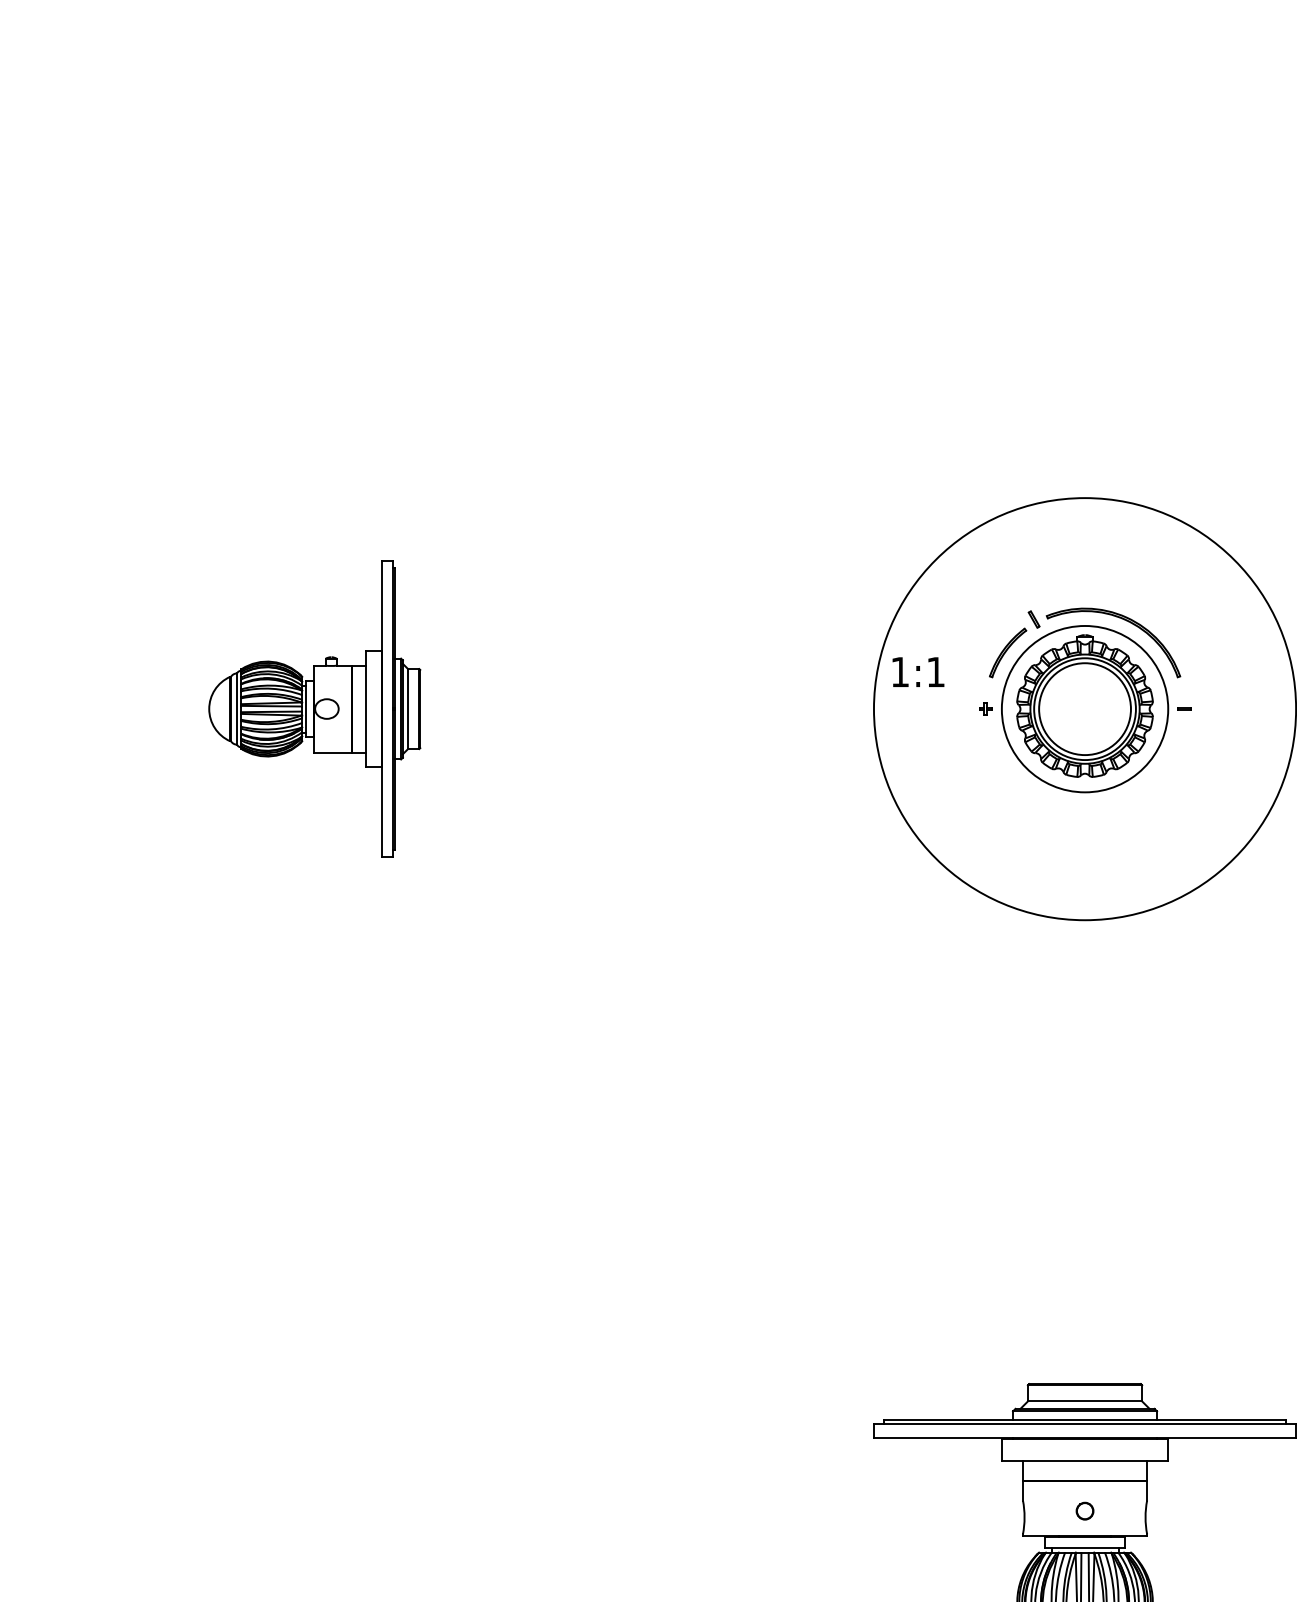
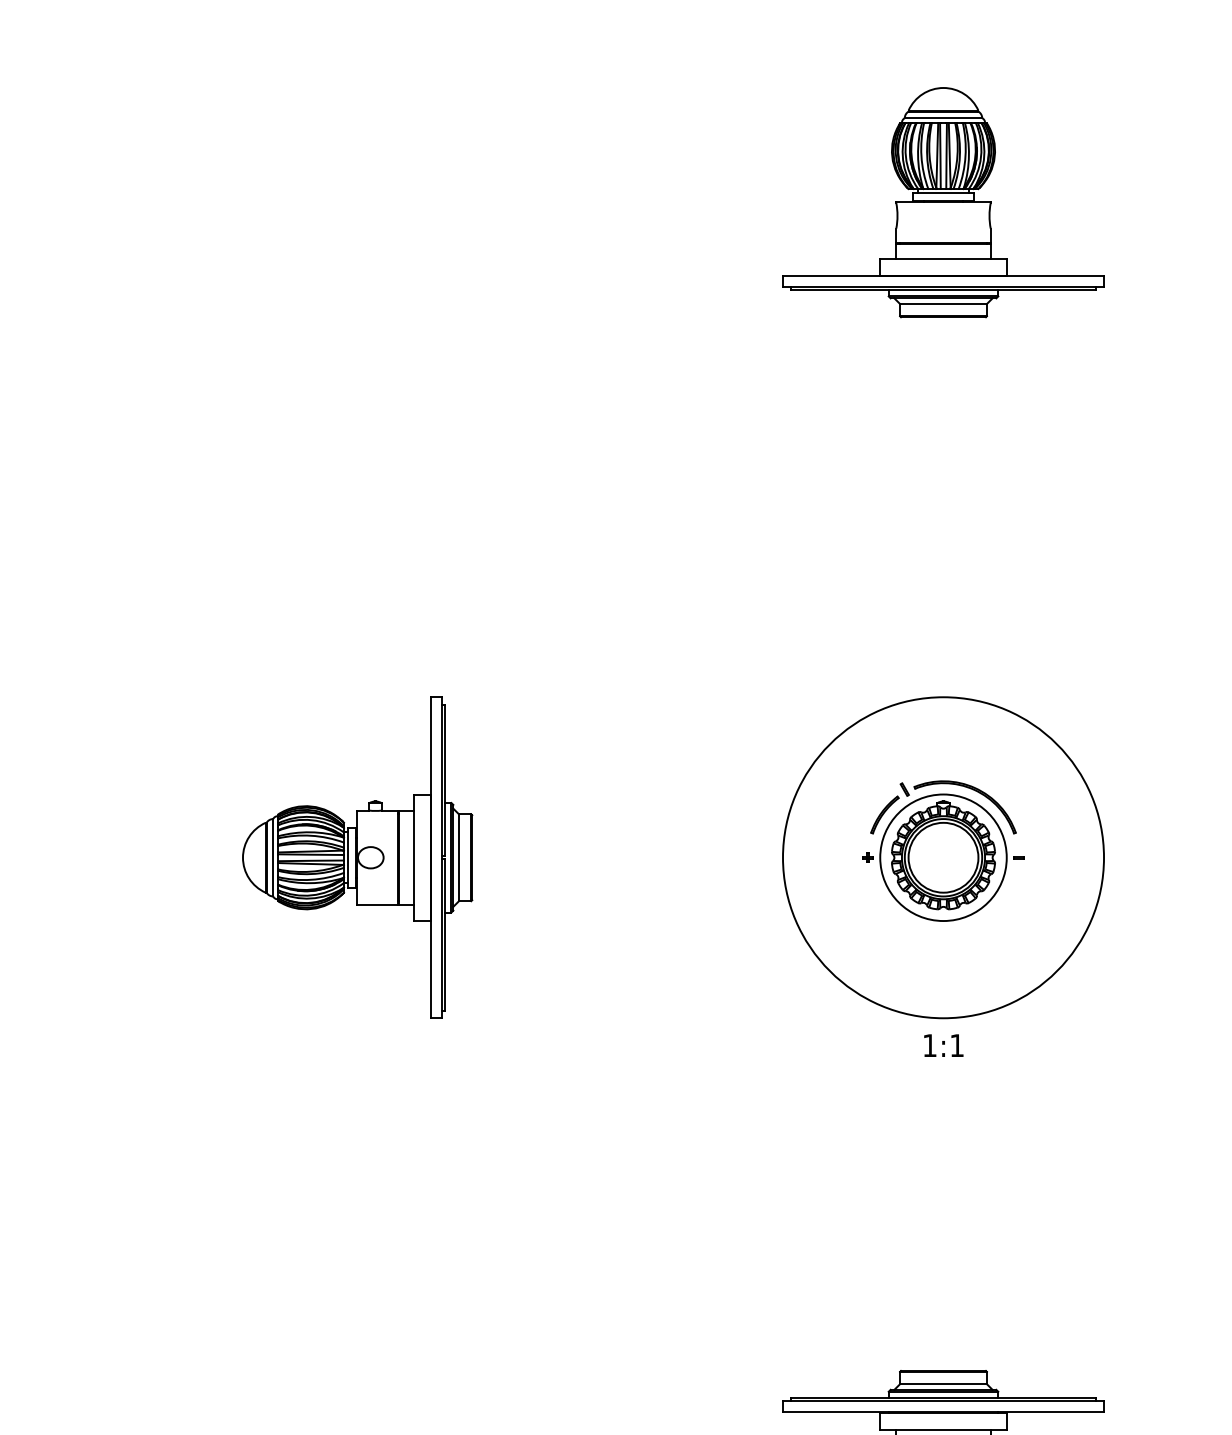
text: (918, 671) -> (943, 1045), moved
part: (314, 708) -> (357, 857), size x1.43

